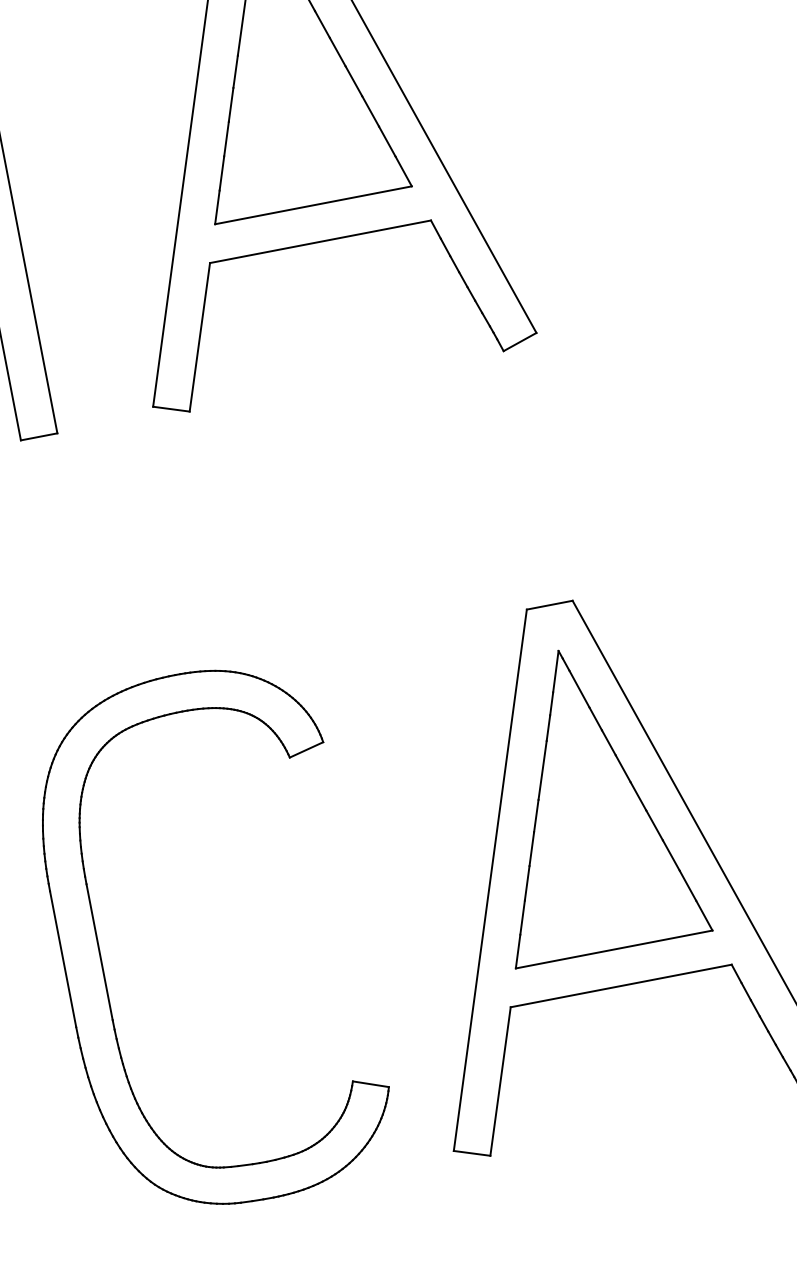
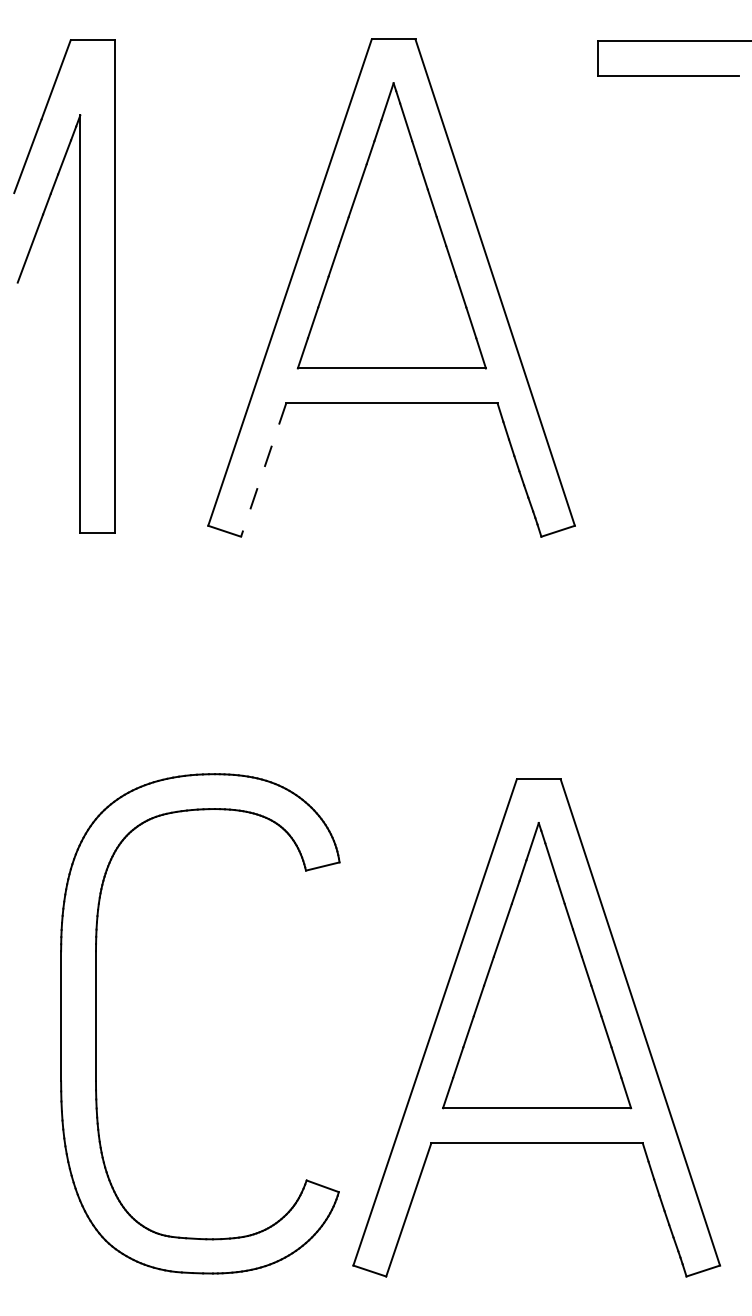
line: (199, 337) -> (263, 470), solid -> dashed
part: (101, 959) -> (96, 1023), moved

